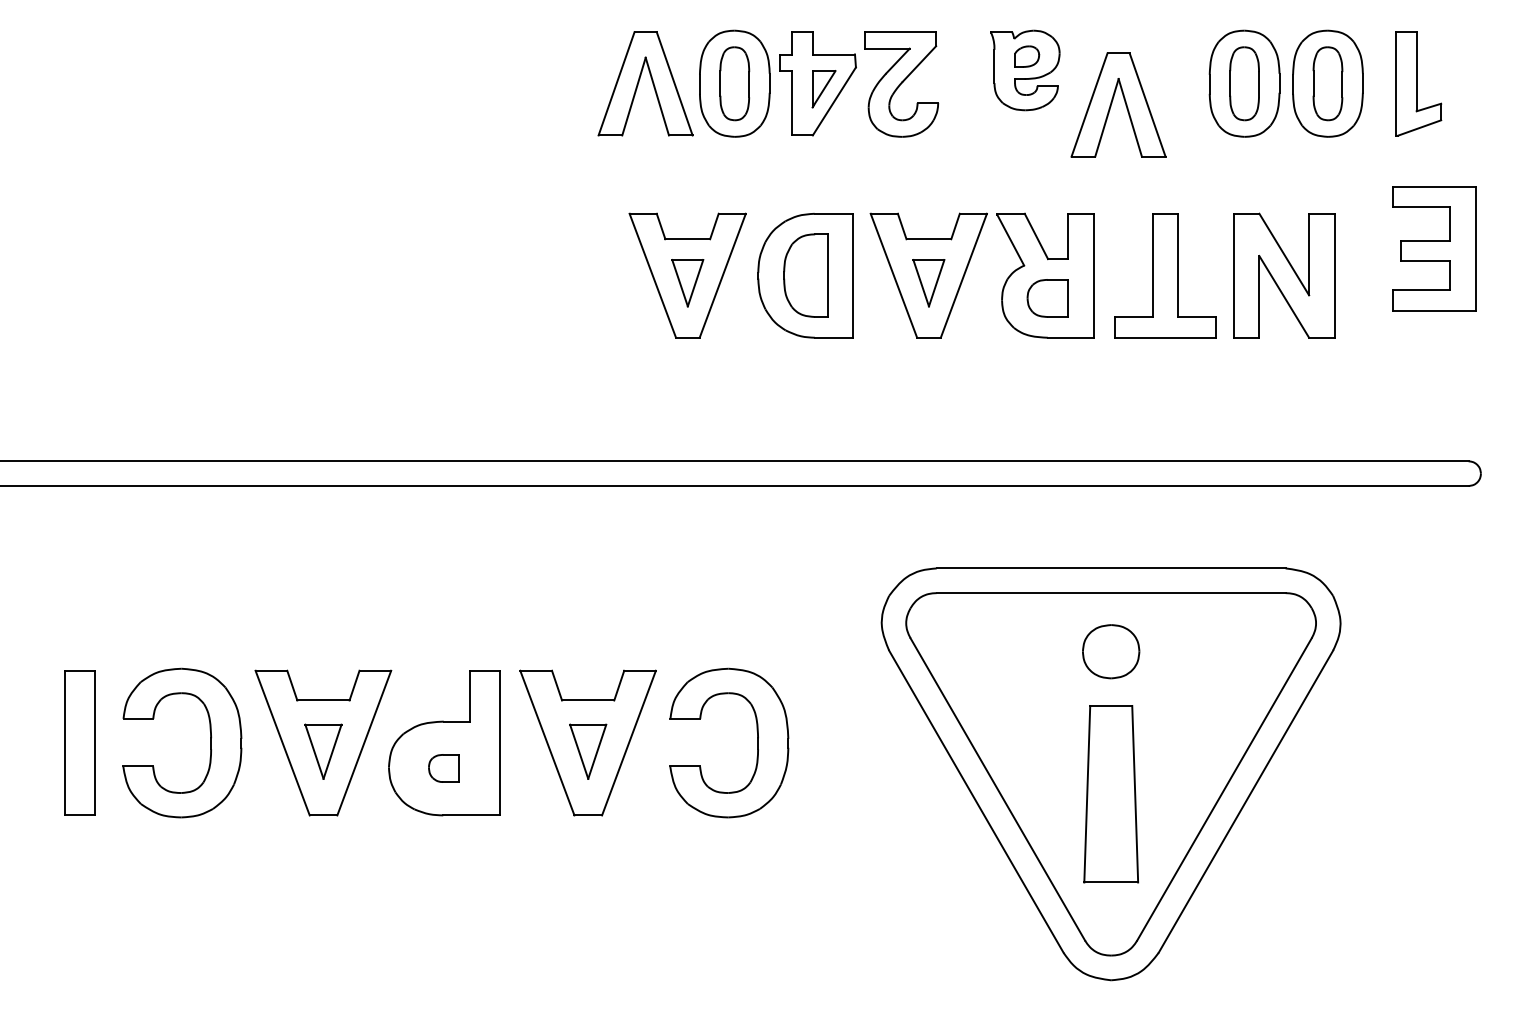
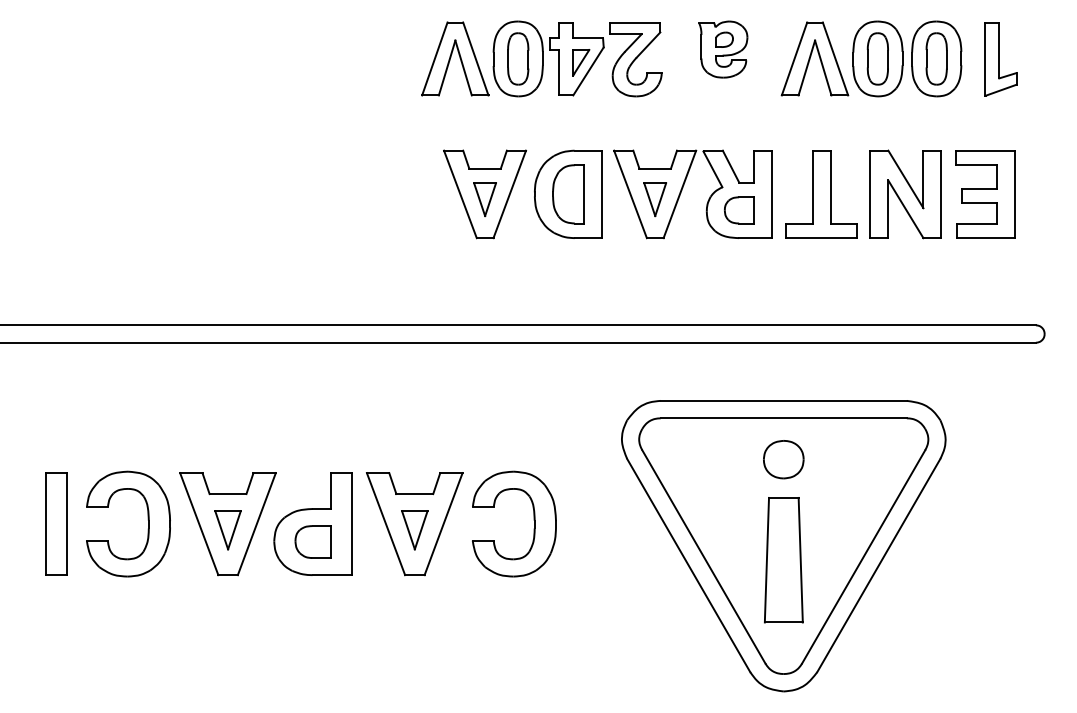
part: (1117, 104) -> (814, 58), moved
part: (1433, 248) -> (985, 194), moved
part: (443, 767) -> (312, 541), size x1.67

